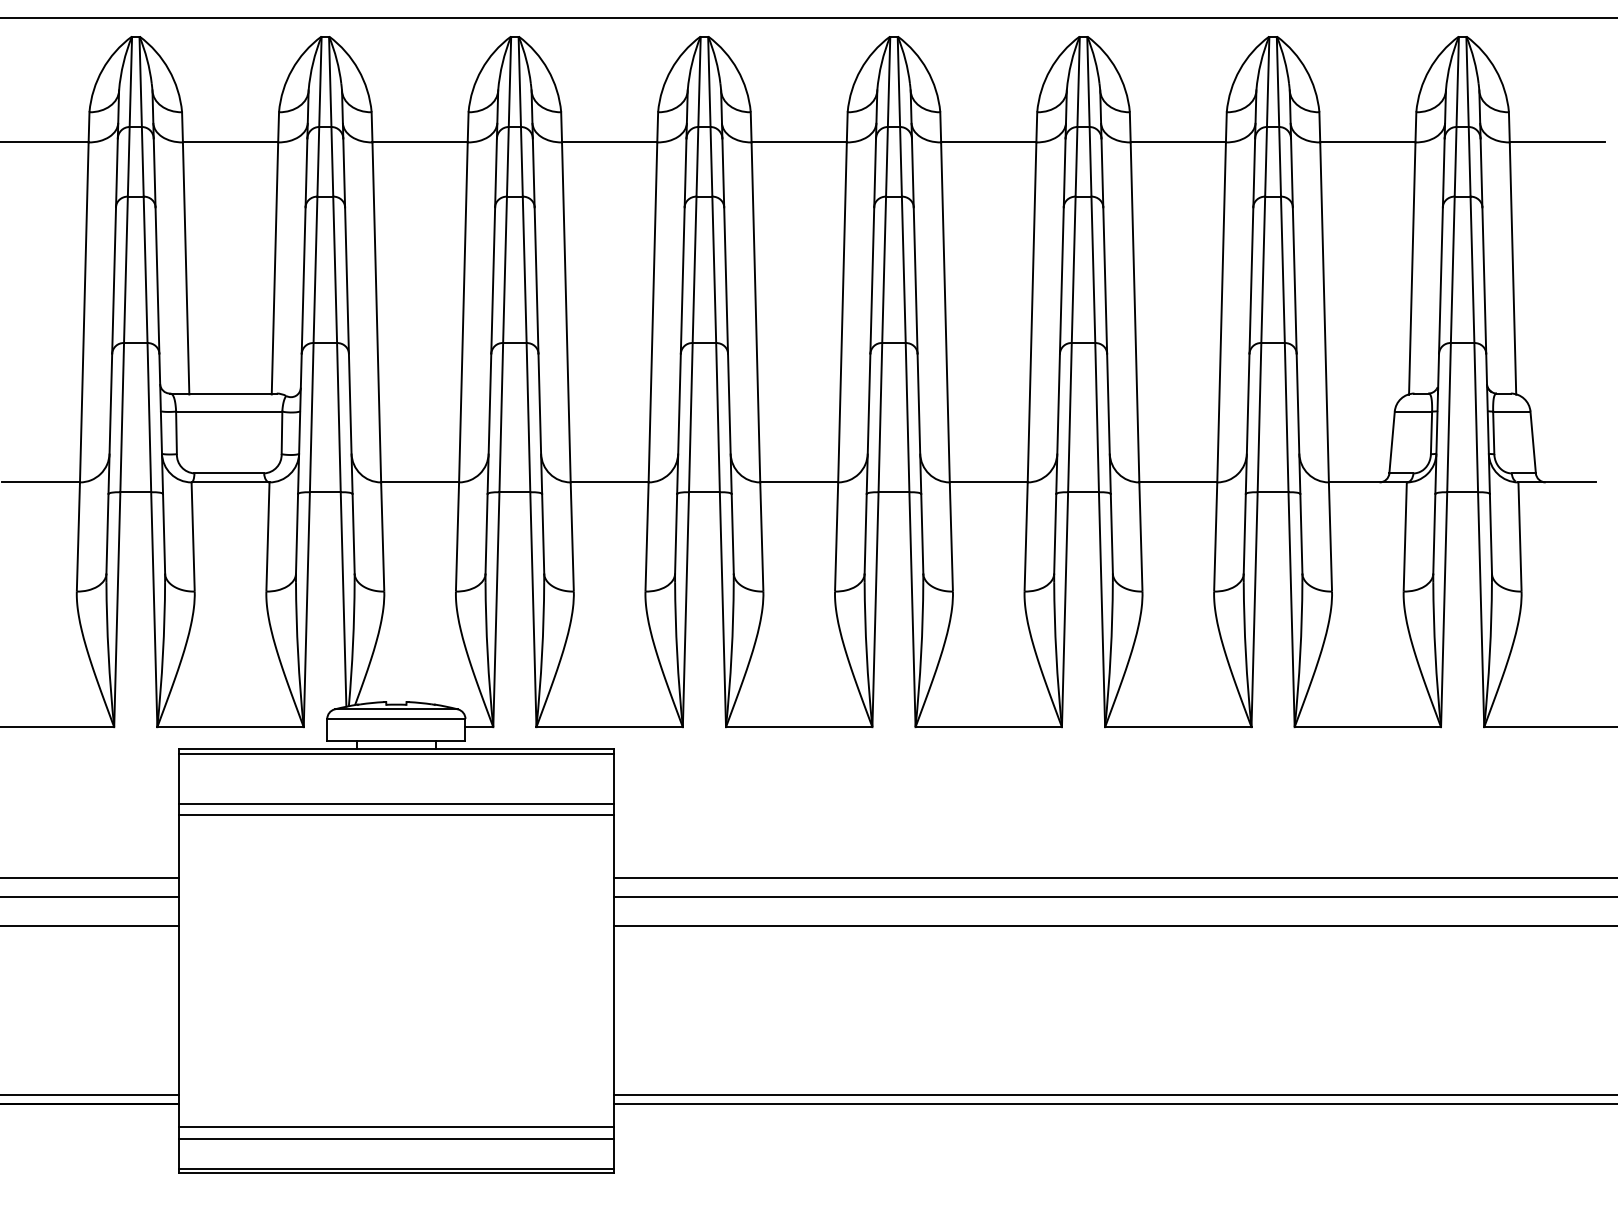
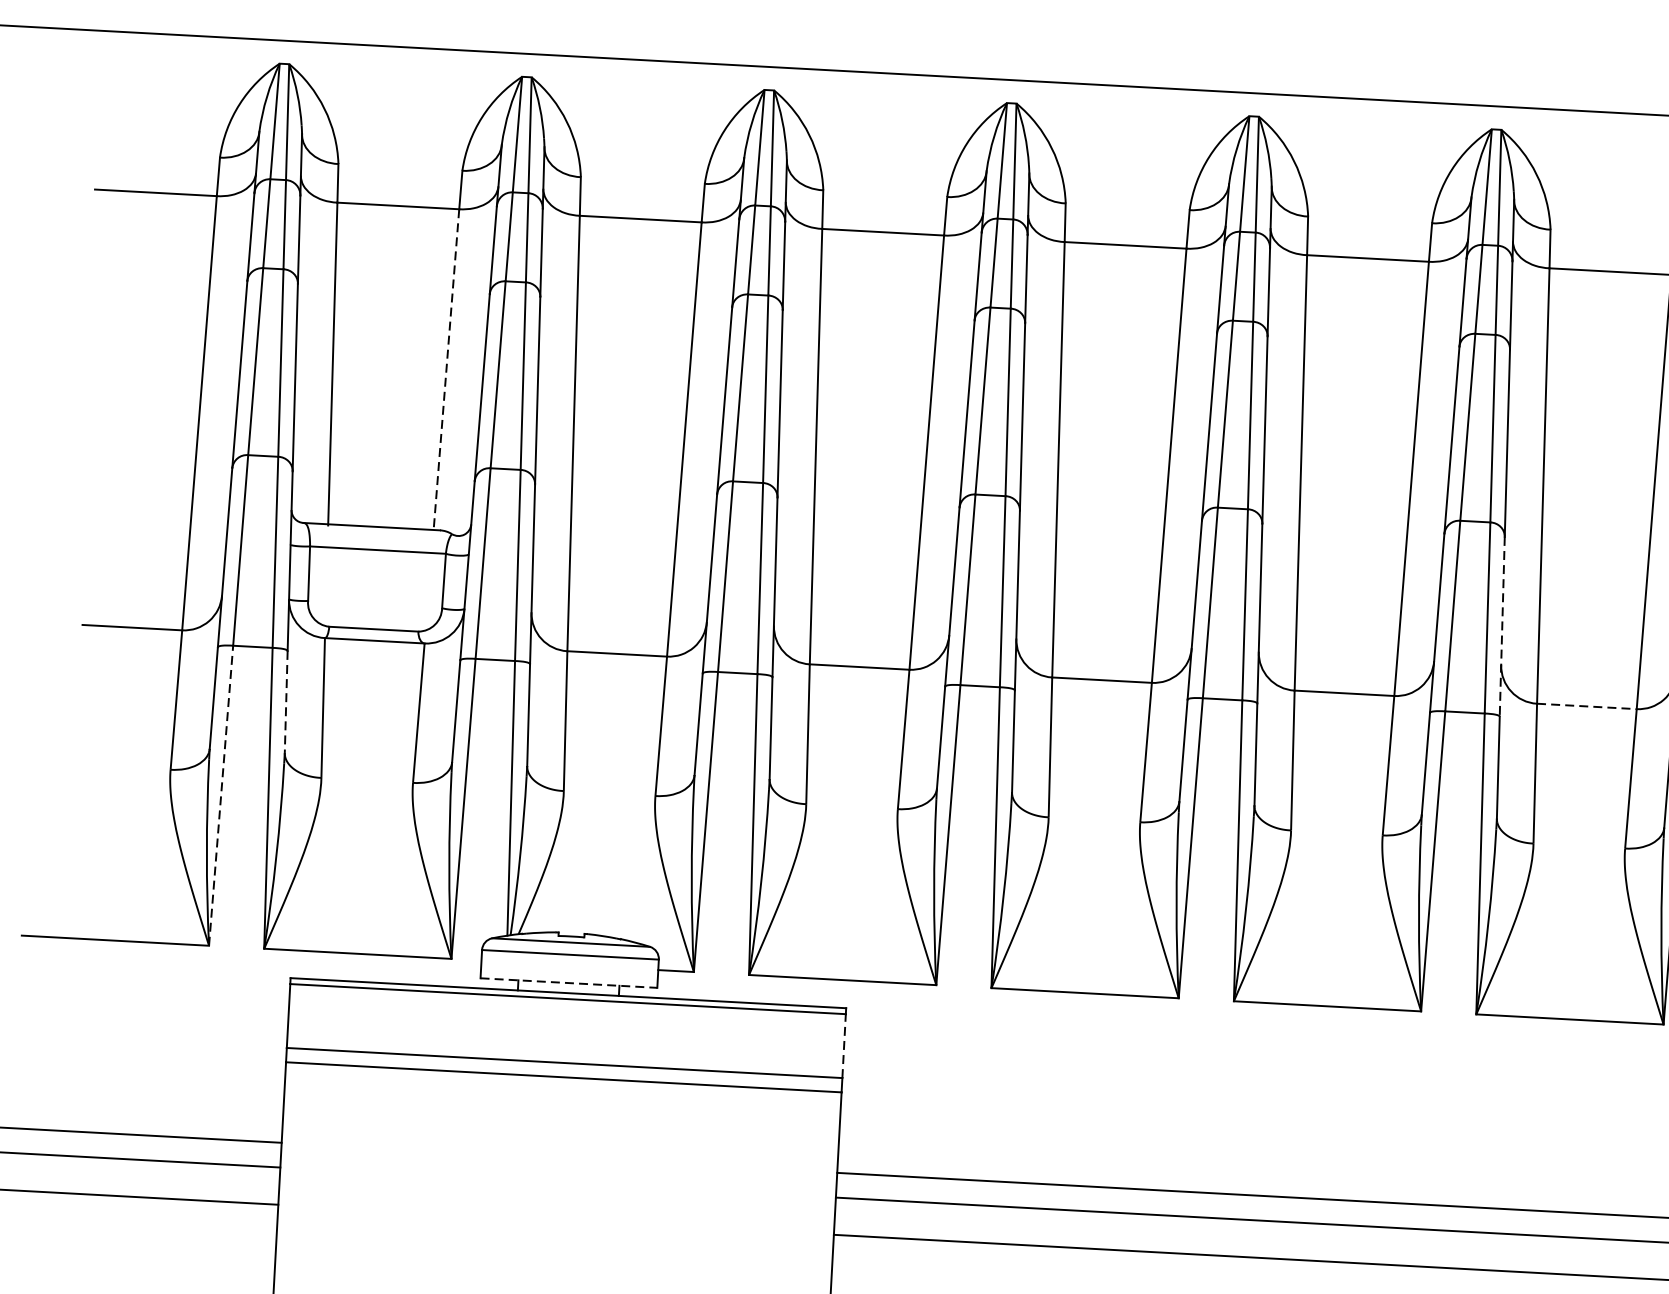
line: (274, 268) -> (445, 370), solid -> dashed
line: (1108, 424) -> (1501, 627), solid -> dashed
line: (1178, 482) -> (1587, 706), solid -> dashed
line: (164, 533) -> (286, 701), solid -> dashed
line: (117, 609) -> (221, 795), solid -> dashed
line: (396, 741) -> (569, 983), solid -> dashed
line: (613, 778) -> (844, 1045), solid -> dashed

